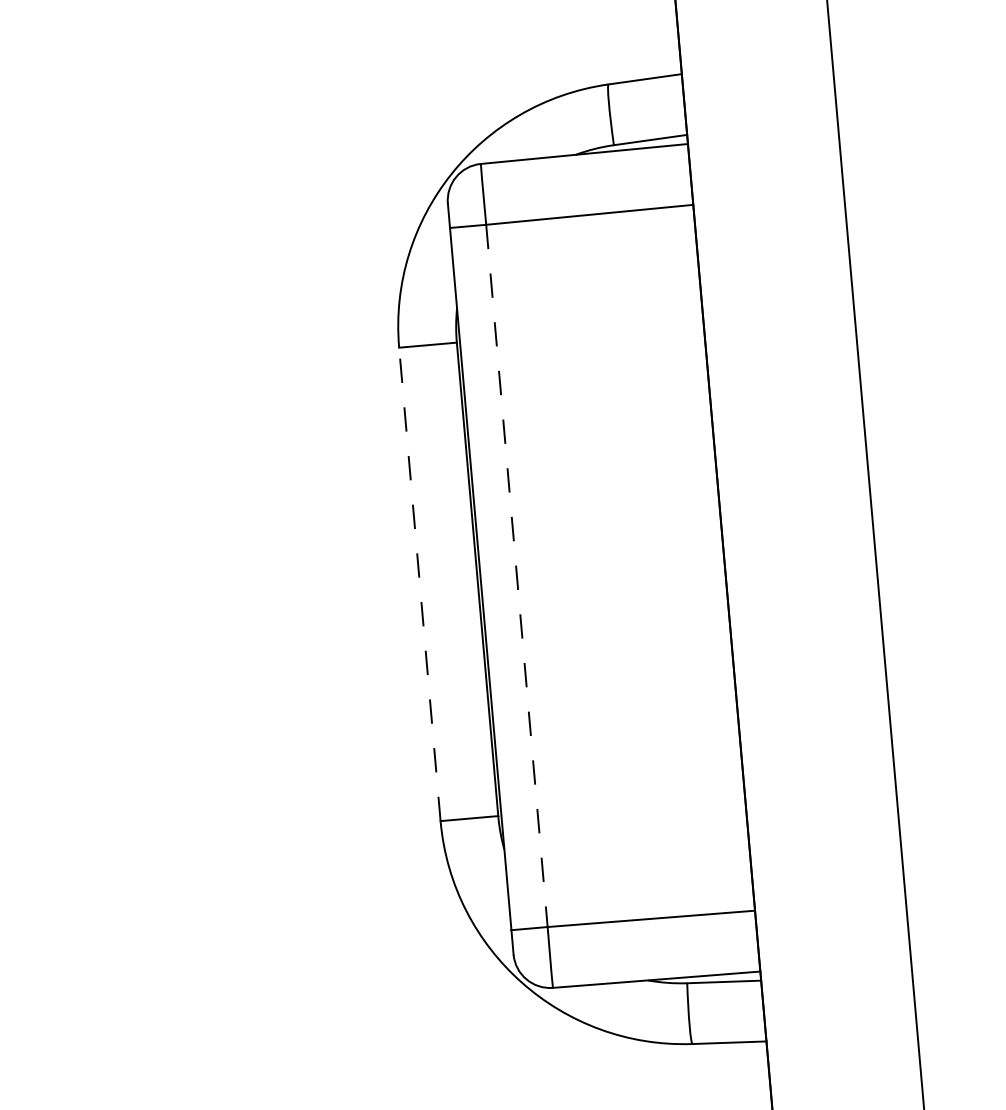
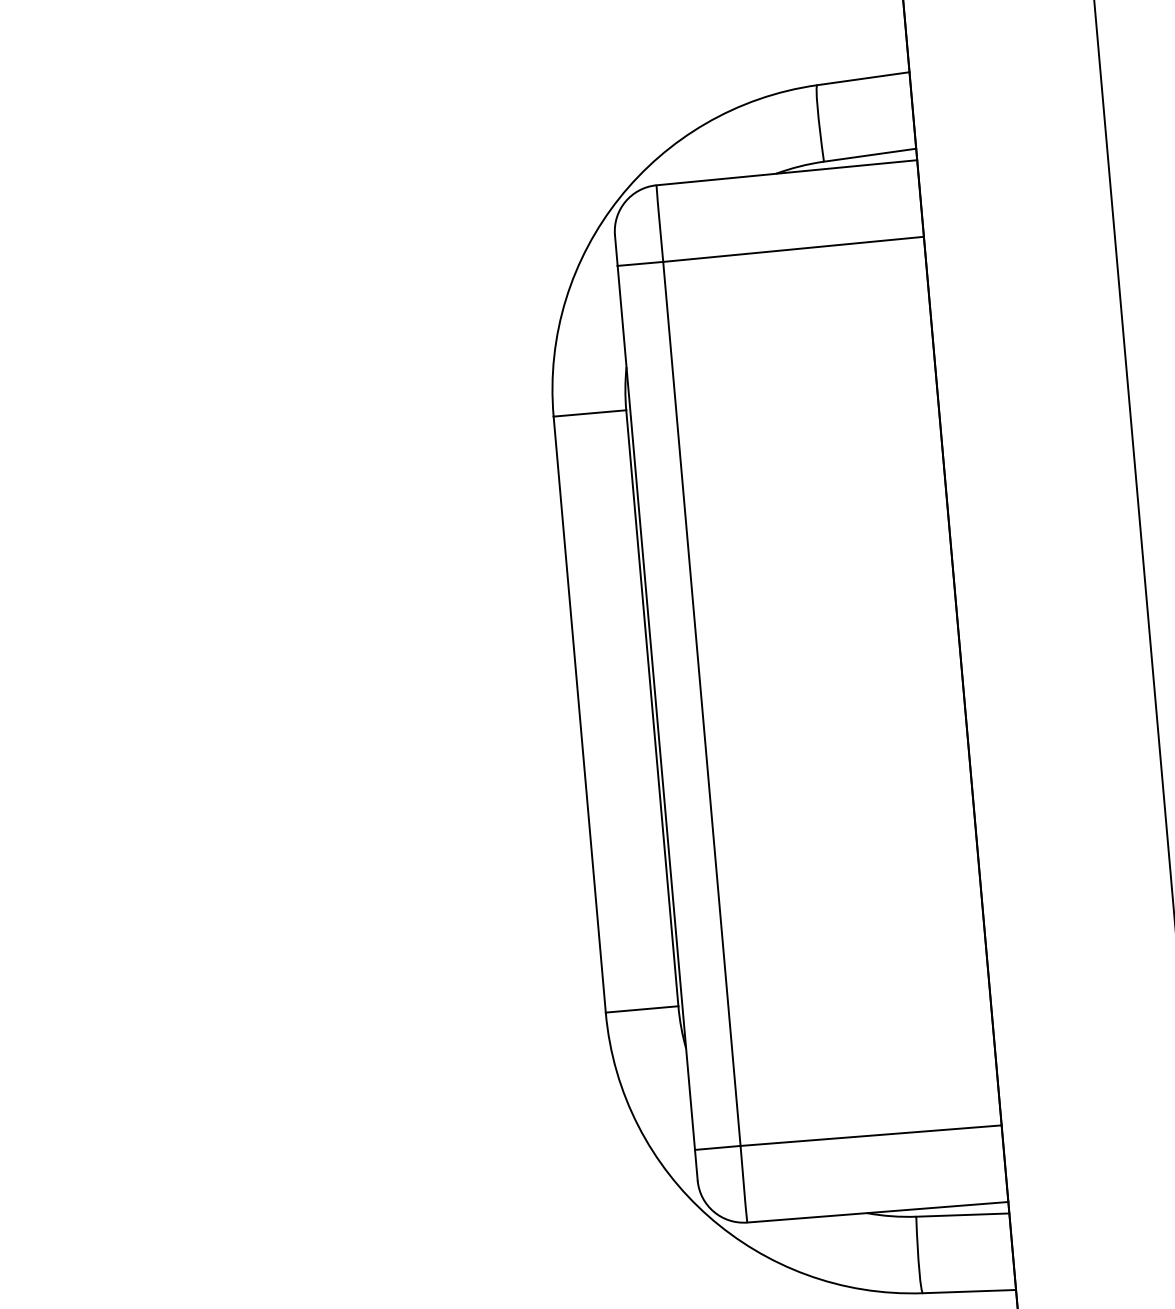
line: (516, 576) -> (701, 704), dashed -> solid
line: (419, 584) -> (579, 714), dashed -> solid

